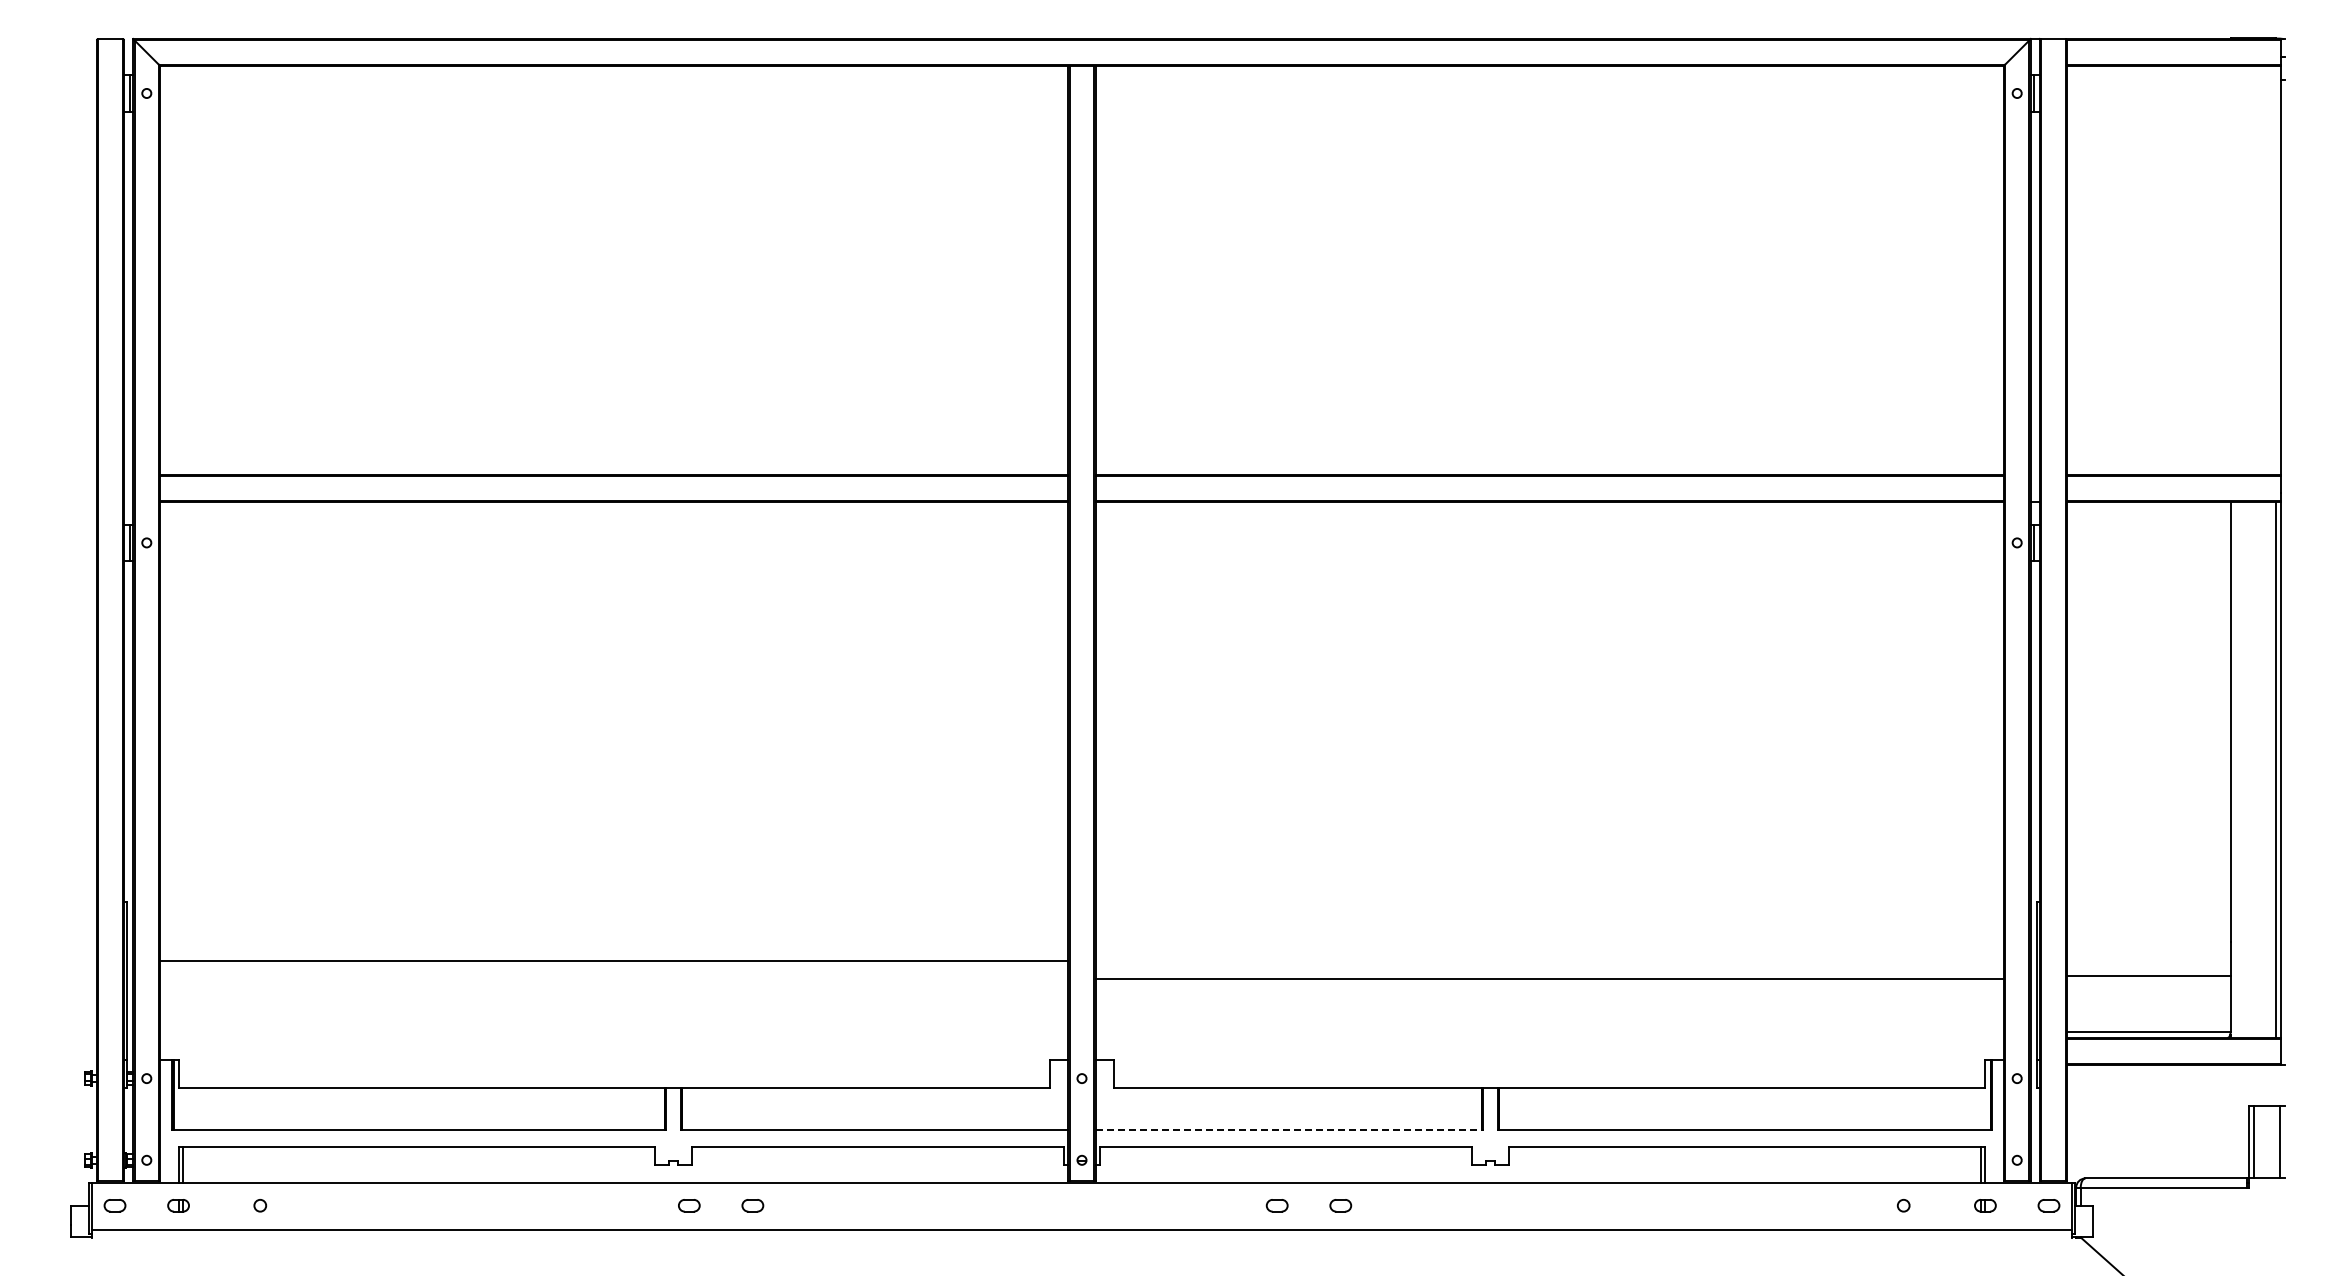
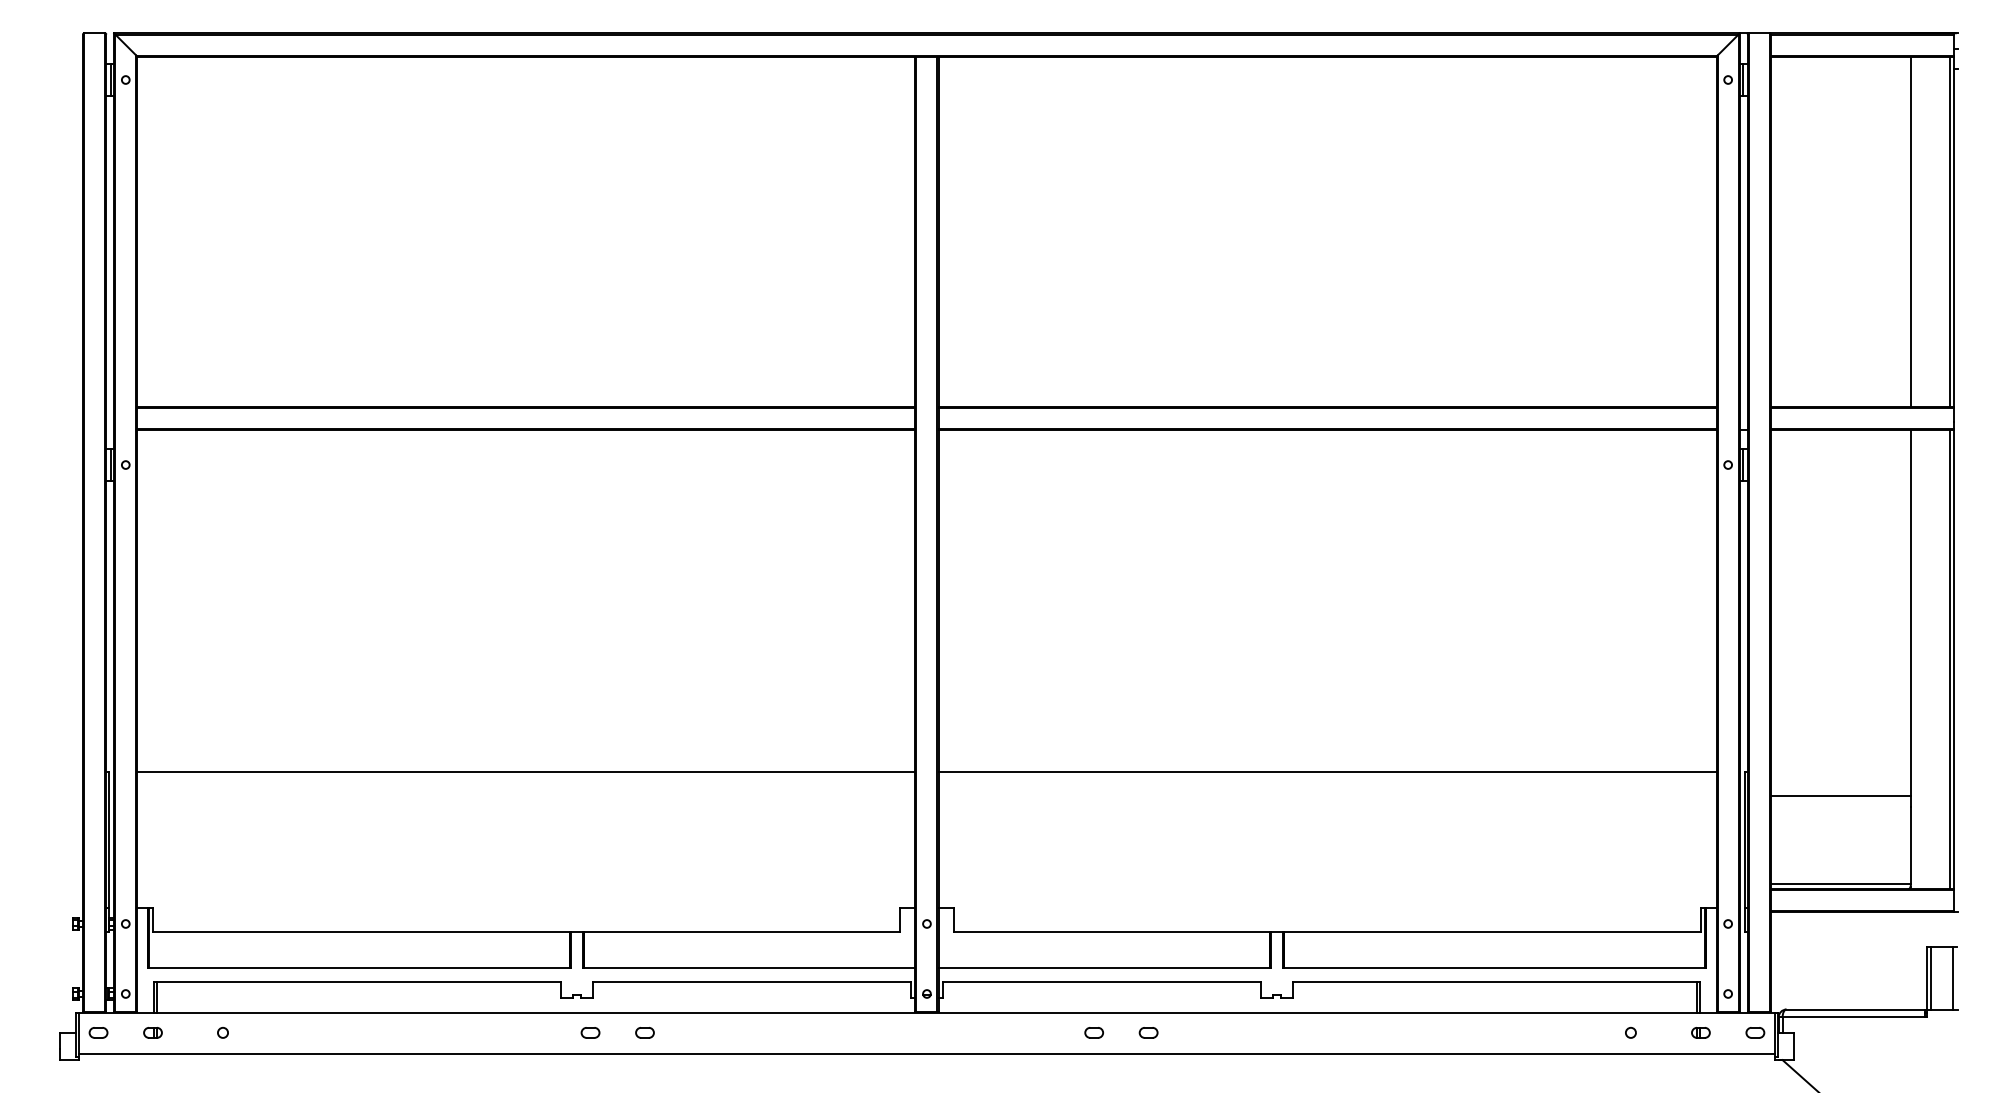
line: (2230, 270) -> (1910, 231), added
line: (2275, 270) -> (1949, 231), added
line: (614, 960) -> (526, 772), moved
line: (2148, 975) -> (1840, 795), moved
line: (1549, 978) -> (1327, 772), moved
line: (1289, 1130) -> (1104, 968), dashed -> solid

